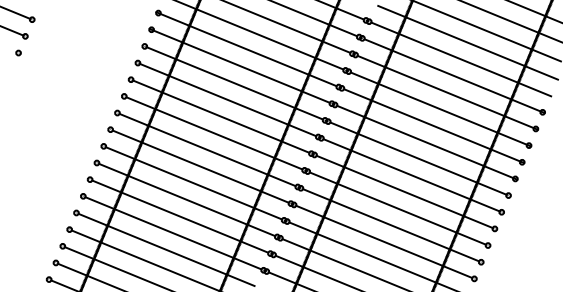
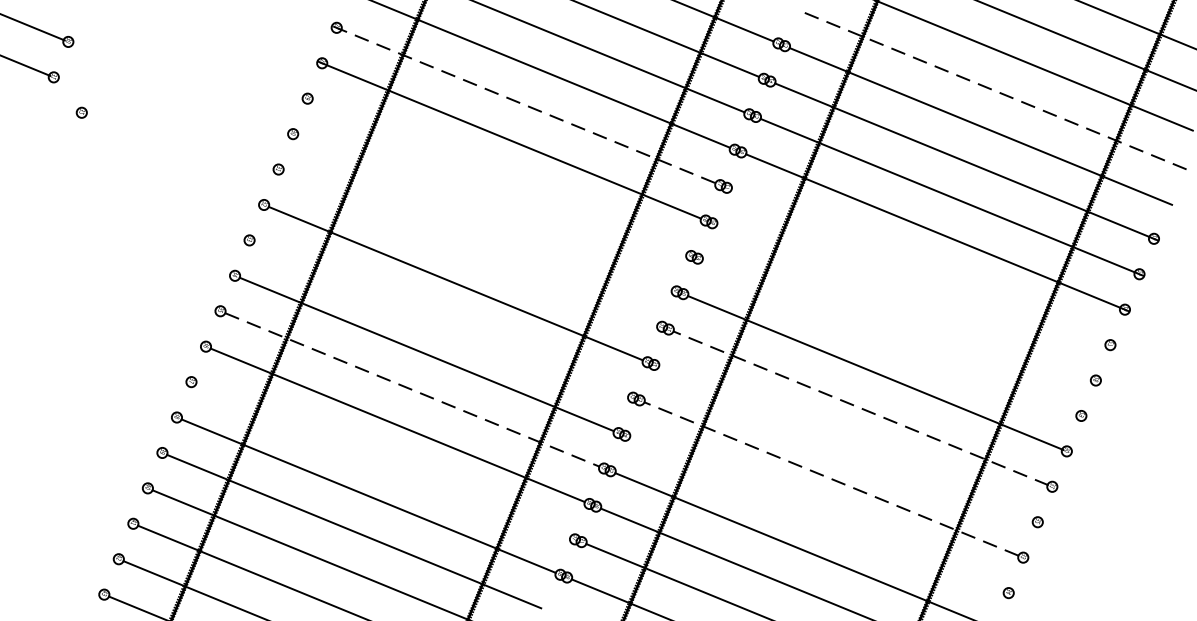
line: (467, 42) -> (994, 90), solid -> dashed
line: (247, 49) -> (526, 105), solid -> dashed
part: (18, 52) -> (81, 111), moved
line: (234, 83) -> (498, 177), removed
line: (227, 99) -> (483, 211), removed
line: (220, 116) -> (468, 247), removed
line: (433, 125) -> (921, 266), removed
line: (427, 142) -> (909, 303), removed
line: (207, 149) -> (441, 317), removed
line: (418, 158) -> (889, 337), removed
line: (194, 183) -> (413, 390), solid -> dashed
line: (404, 191) -> (860, 407), solid -> dashed
line: (397, 208) -> (845, 443), removed
line: (180, 216) -> (383, 460), removed
line: (390, 225) -> (830, 479), solid -> dashed
line: (384, 241) -> (817, 513), removed

